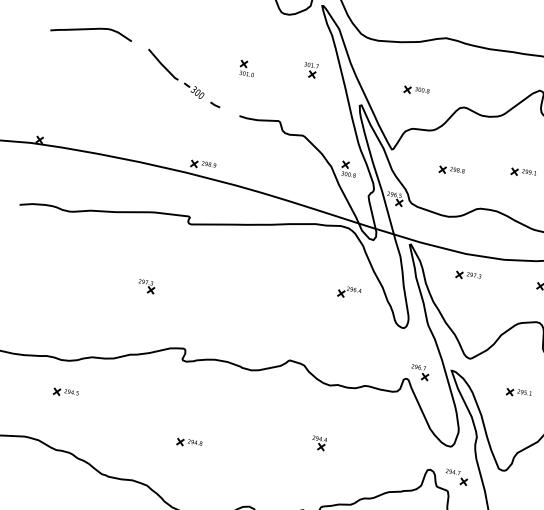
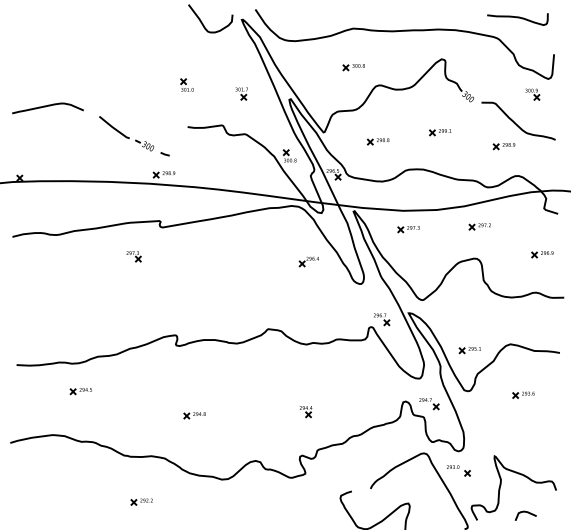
curve: (90, 30) -> (46, 107), moved
part: (310, 69) -> (241, 93), moved
part: (184, 78) -> (134, 136), moved
part: (416, 90) -> (353, 67), moved
part: (146, 286) -> (133, 256), moved
part: (518, 393) -> (469, 350), moved
part: (318, 443) -> (305, 412), moved

